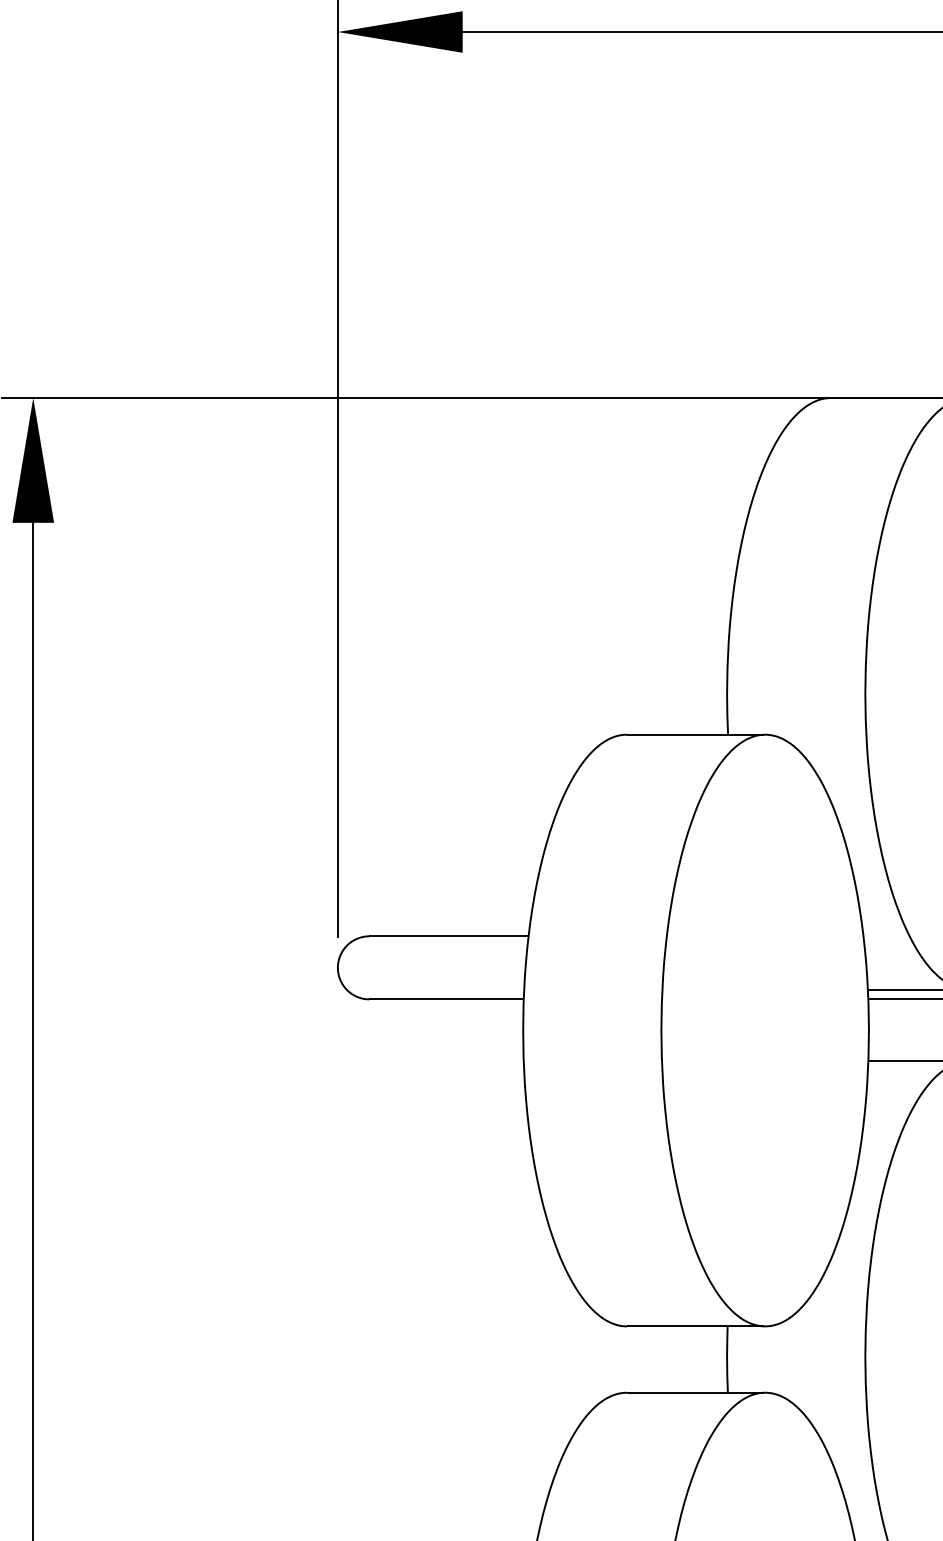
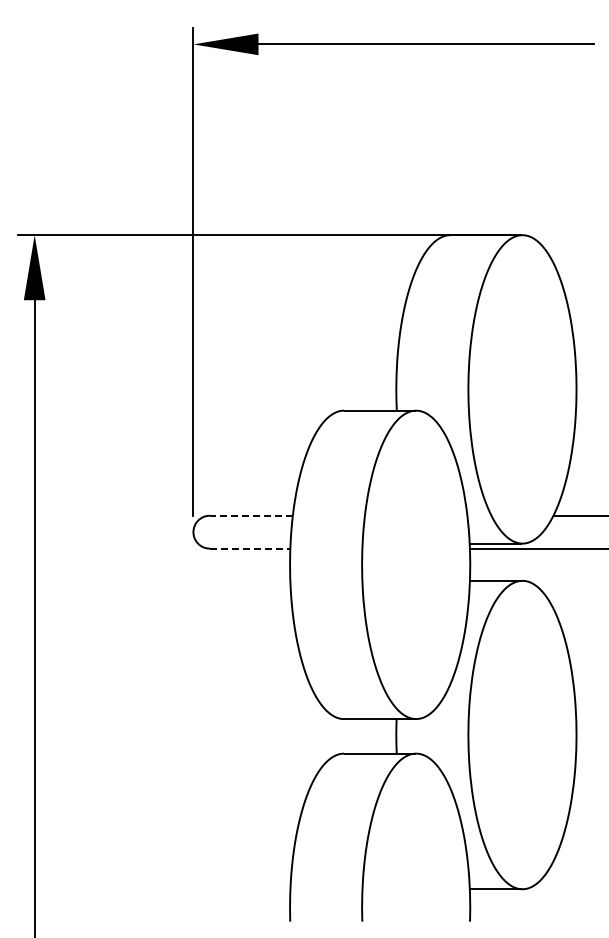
line: (447, 935) -> (250, 515), solid -> dashed
line: (447, 999) -> (250, 548), solid -> dashed

